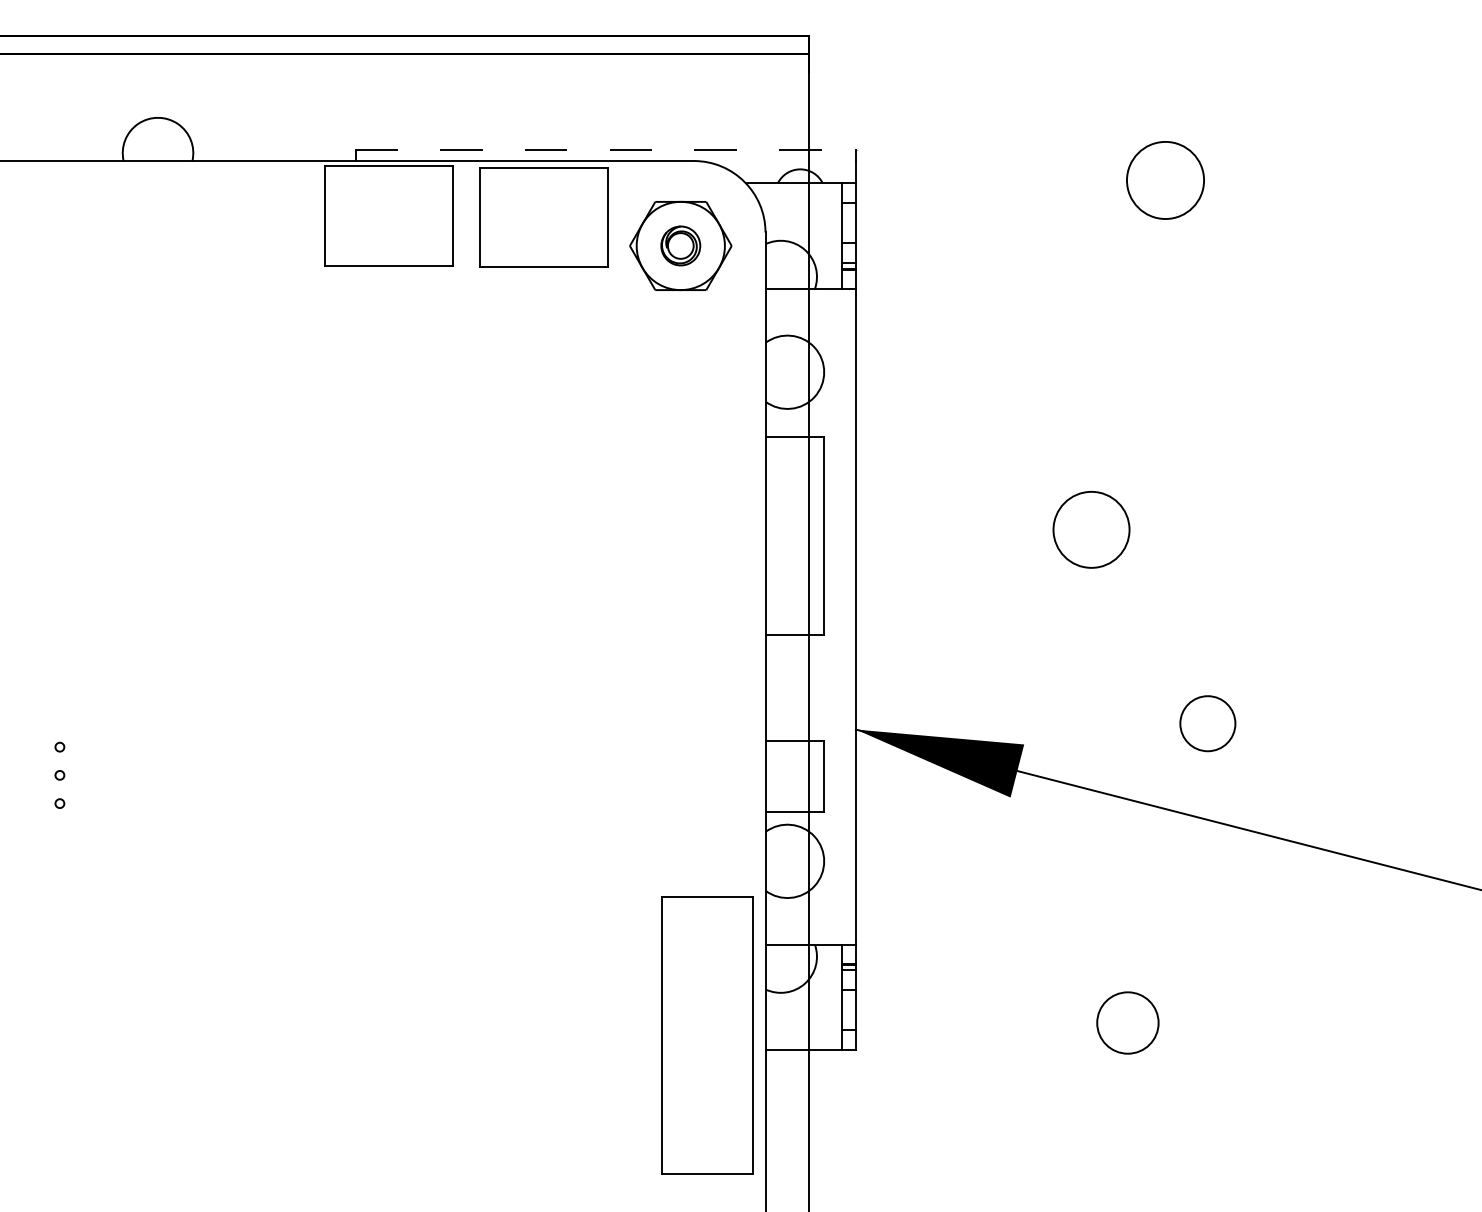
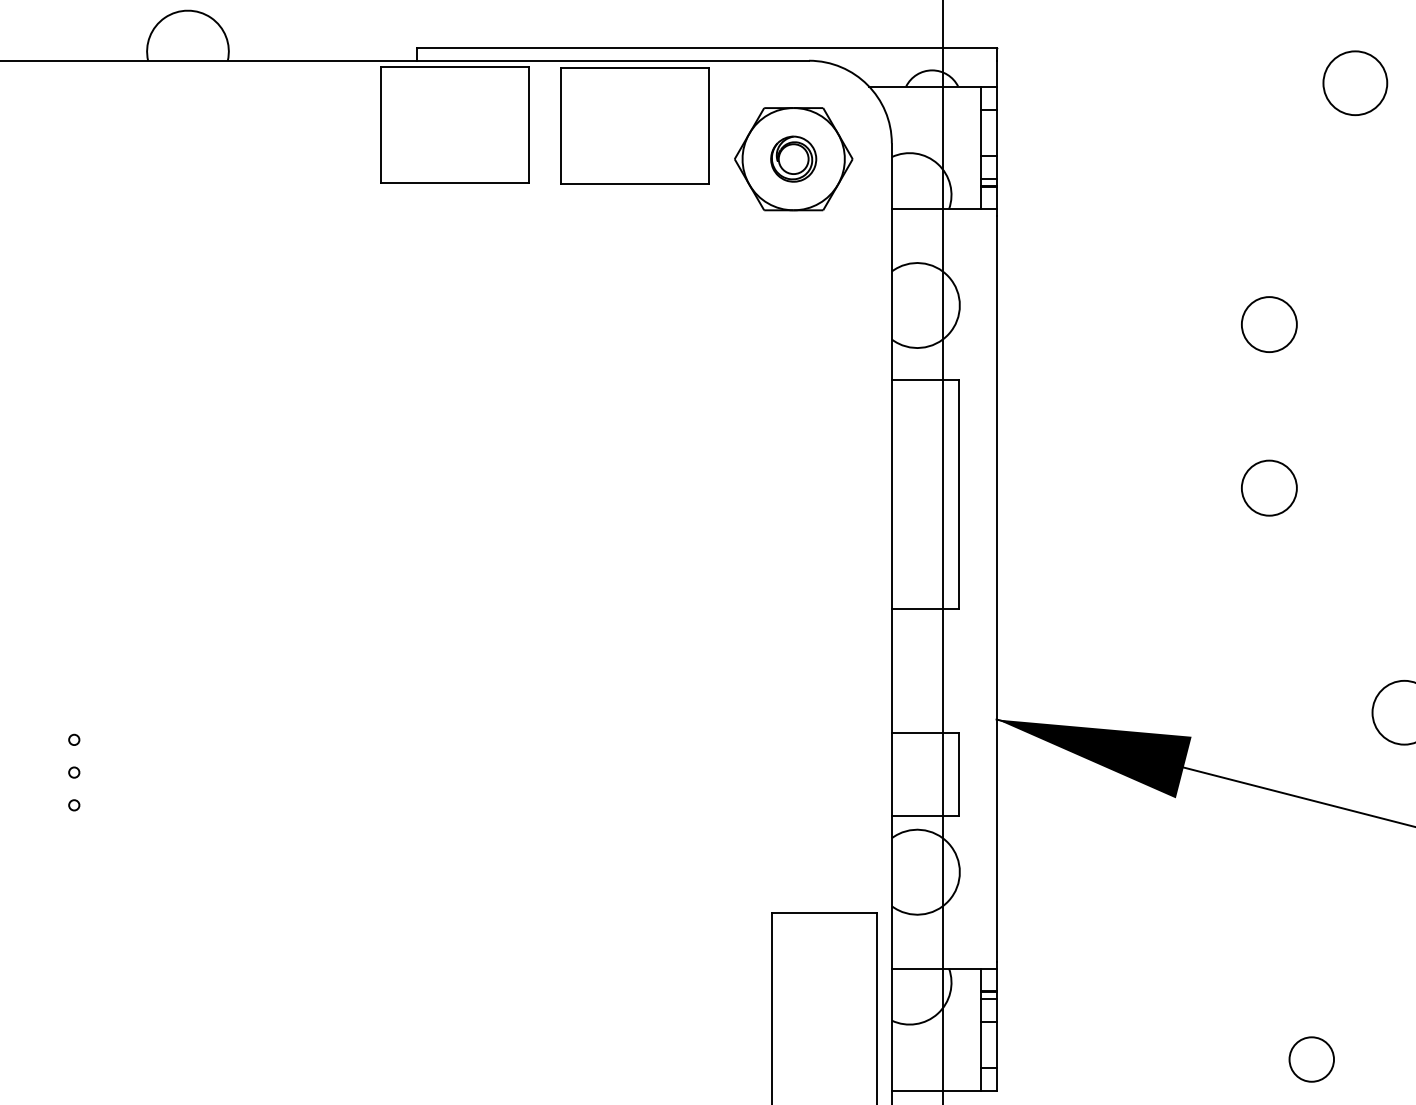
line: (606, 149) -> (707, 47), dashed -> solid
circle: (1165, 180) -> (1355, 83), size x0.71
circle: (1090, 388) -> (1268, 324), added
circle: (1090, 529) -> (1268, 487), size x0.62
circle: (1127, 1022) -> (1311, 1058), size x0.62

